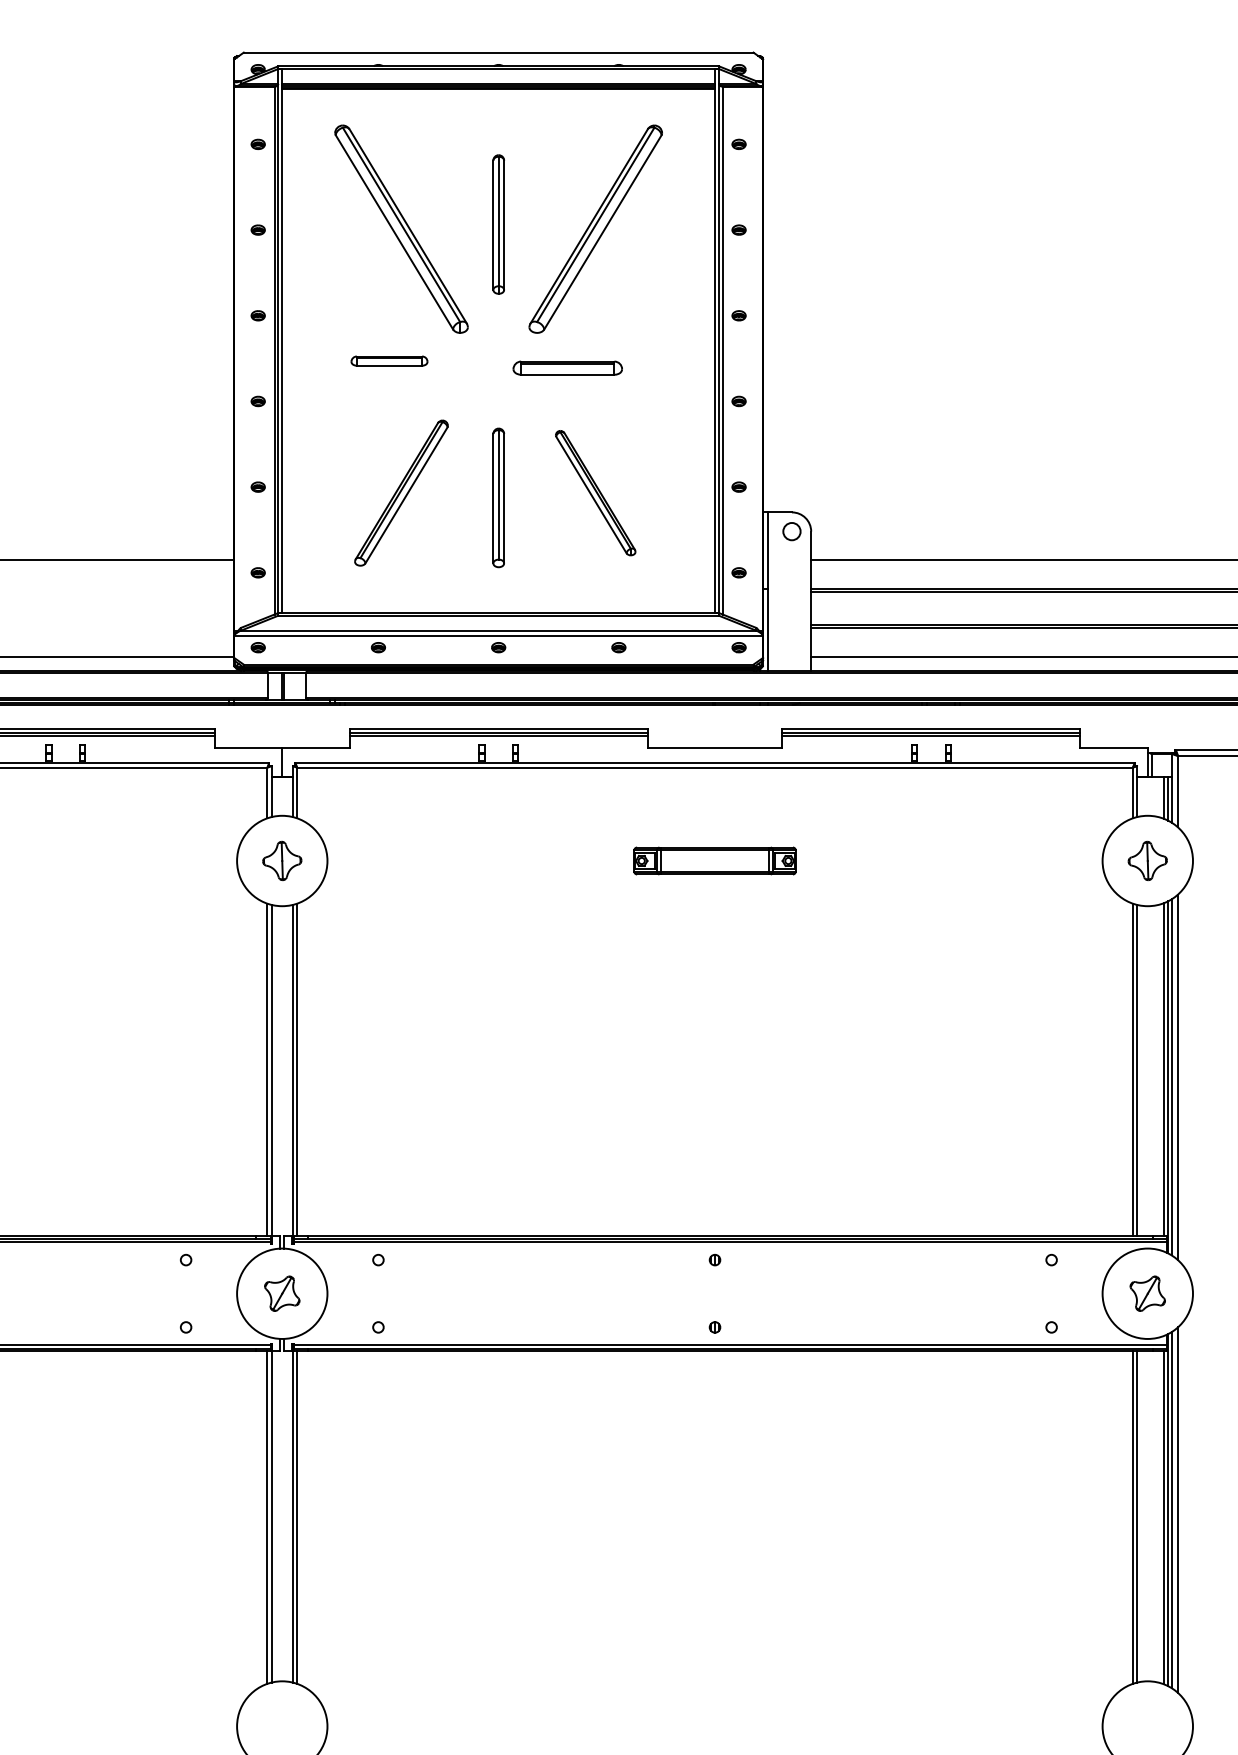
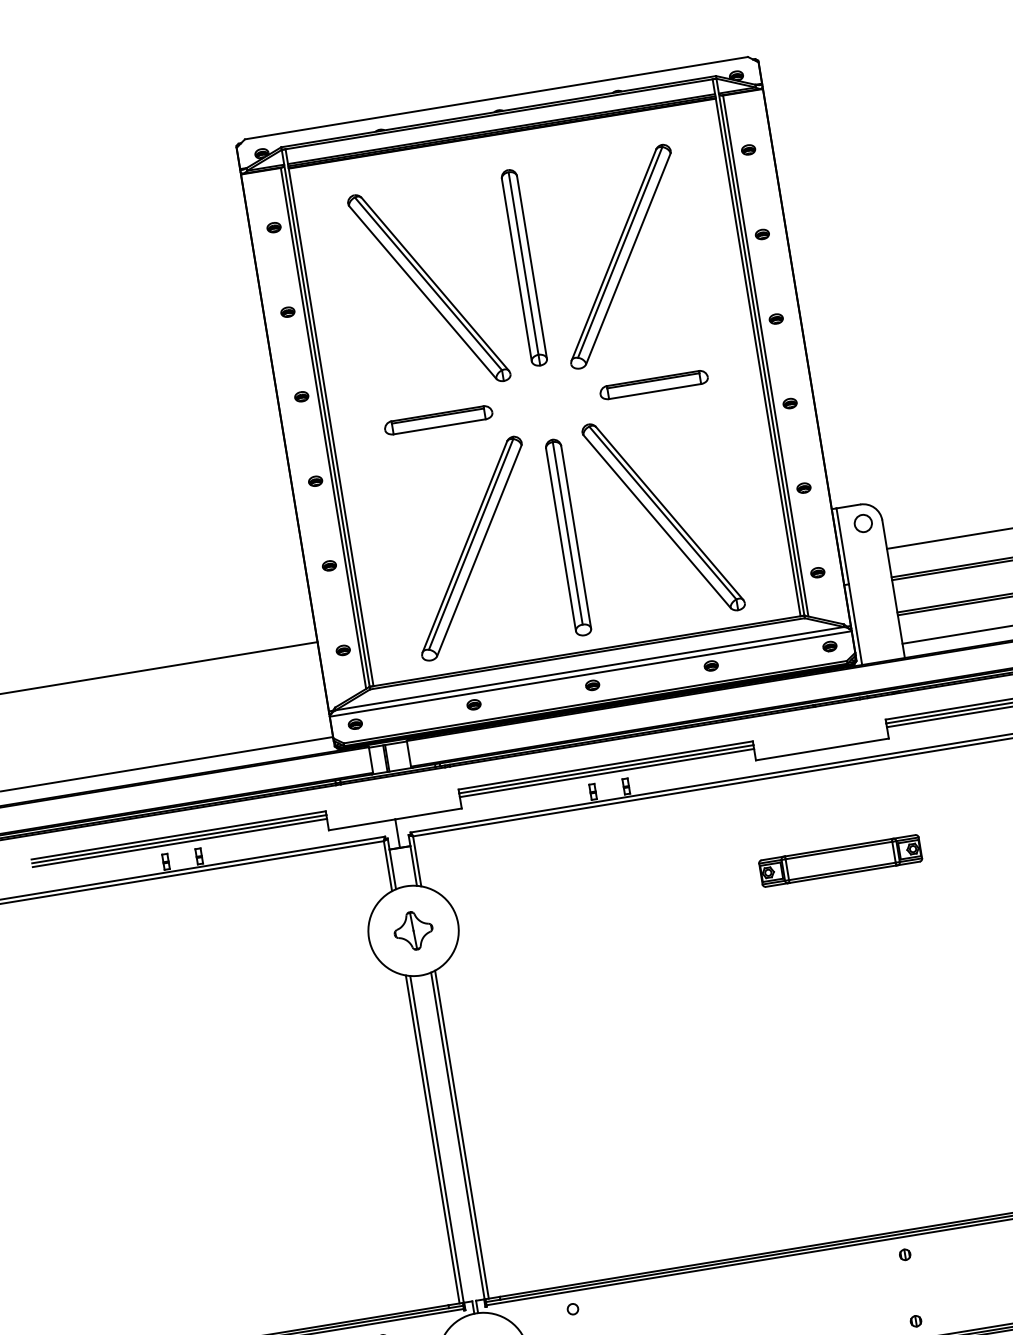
part: (498, 224) -> (524, 267), size x1.43
part: (389, 360) -> (438, 419), size x1.43
part: (567, 367) -> (653, 384), moved
part: (401, 492) -> (471, 547), size x1.43
part: (595, 492) -> (663, 516), size x1.67
part: (498, 497) -> (568, 537), size x1.43

